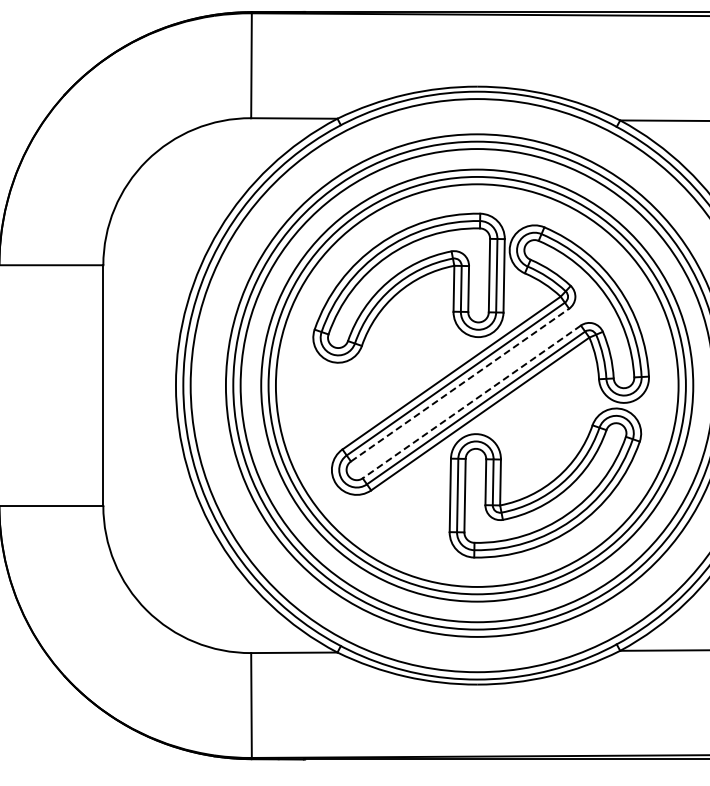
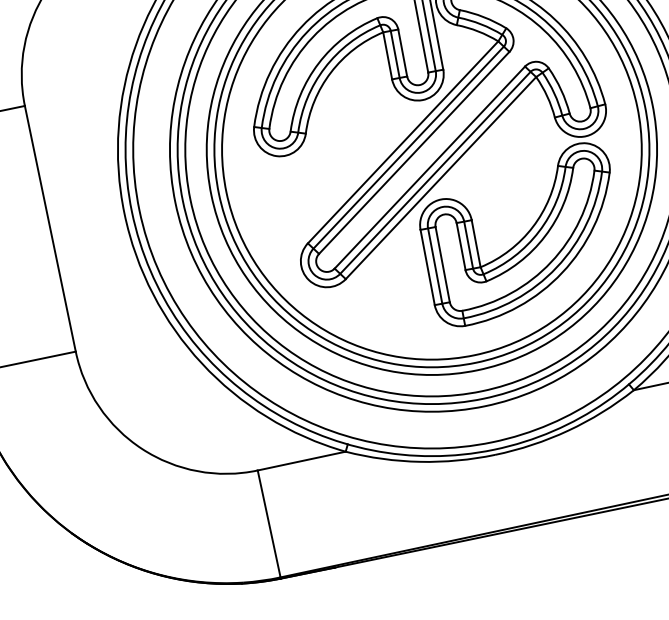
line: (460, 384) -> (414, 152), dashed -> solid
line: (471, 402) -> (429, 168), dashed -> solid

